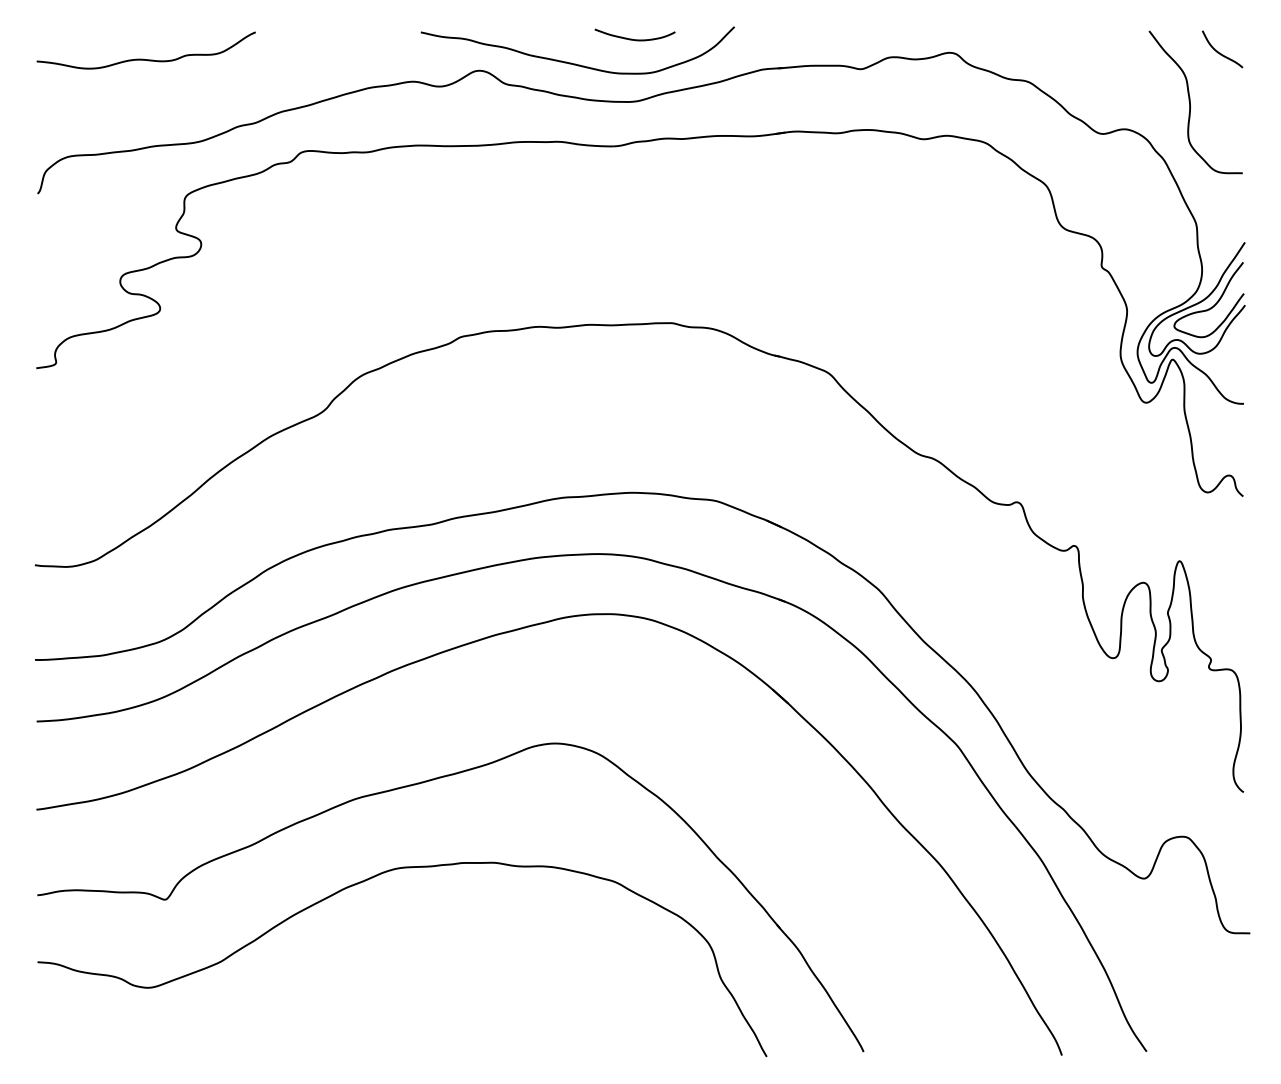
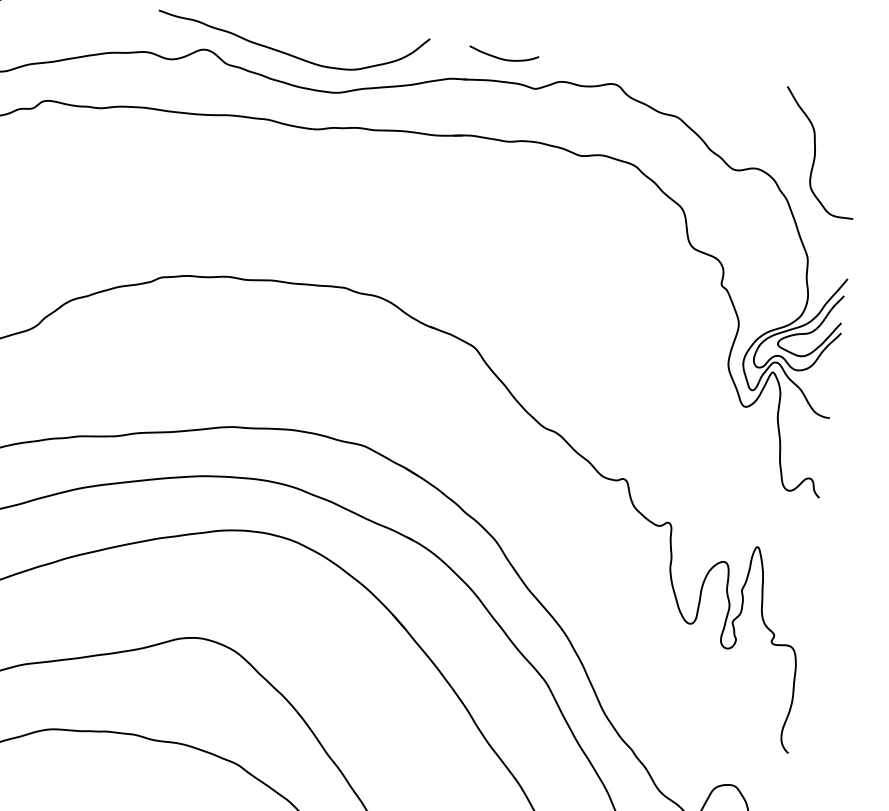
curve: (632, 38) -> (501, 57), moved
curve: (1220, 52) -> (846, 112), removed

